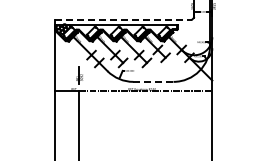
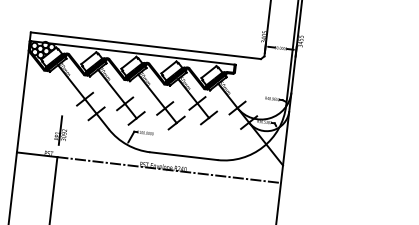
line: (123, 19) -> (145, 45), dashed -> solid
line: (153, 81) -> (184, 155), dashed -> solid

